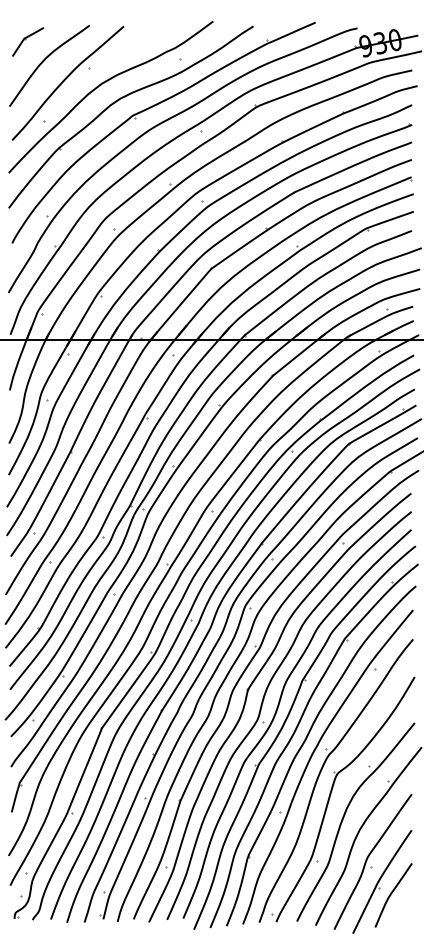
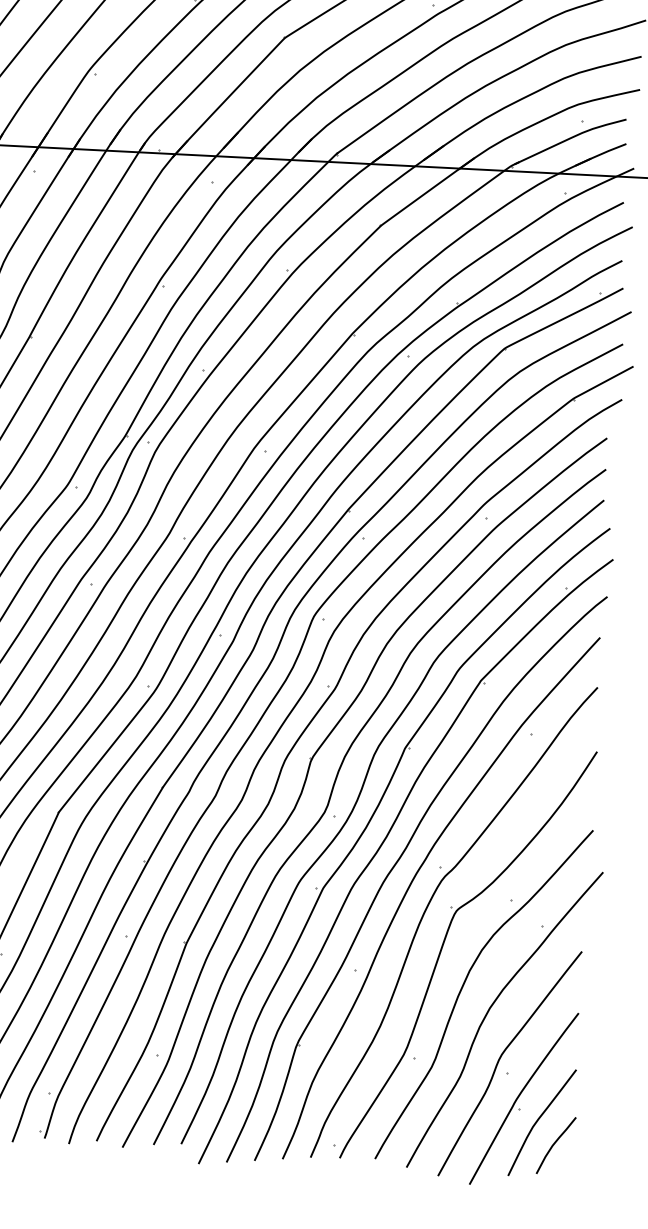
curve: (402, 907) -> (556, 1144), added

